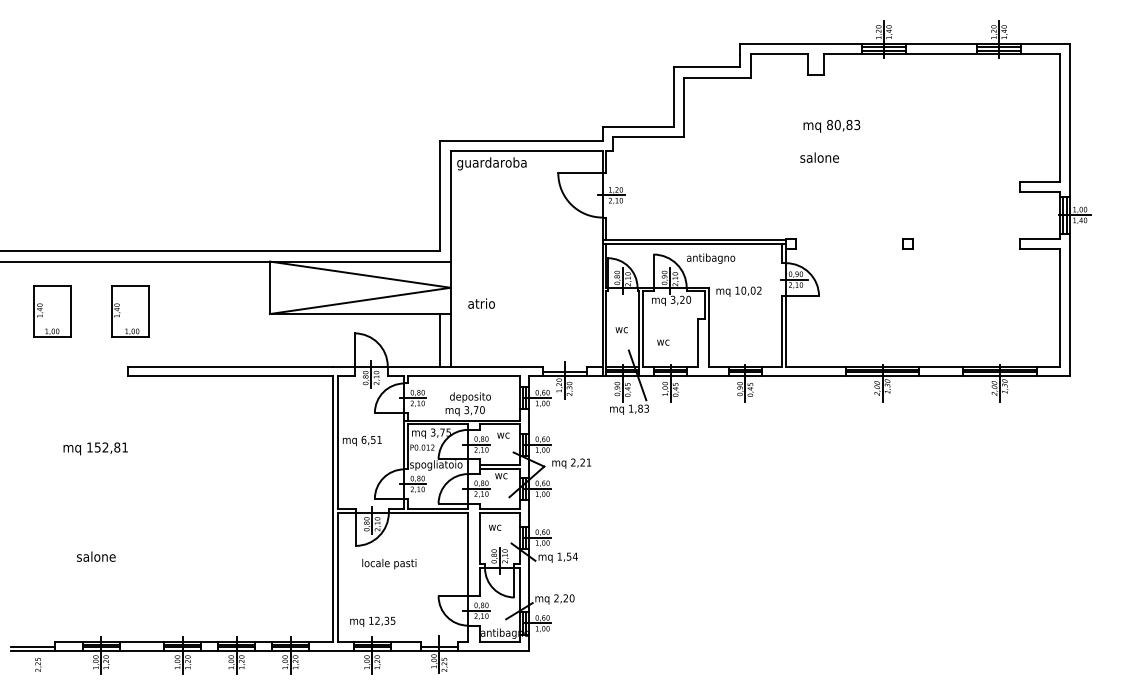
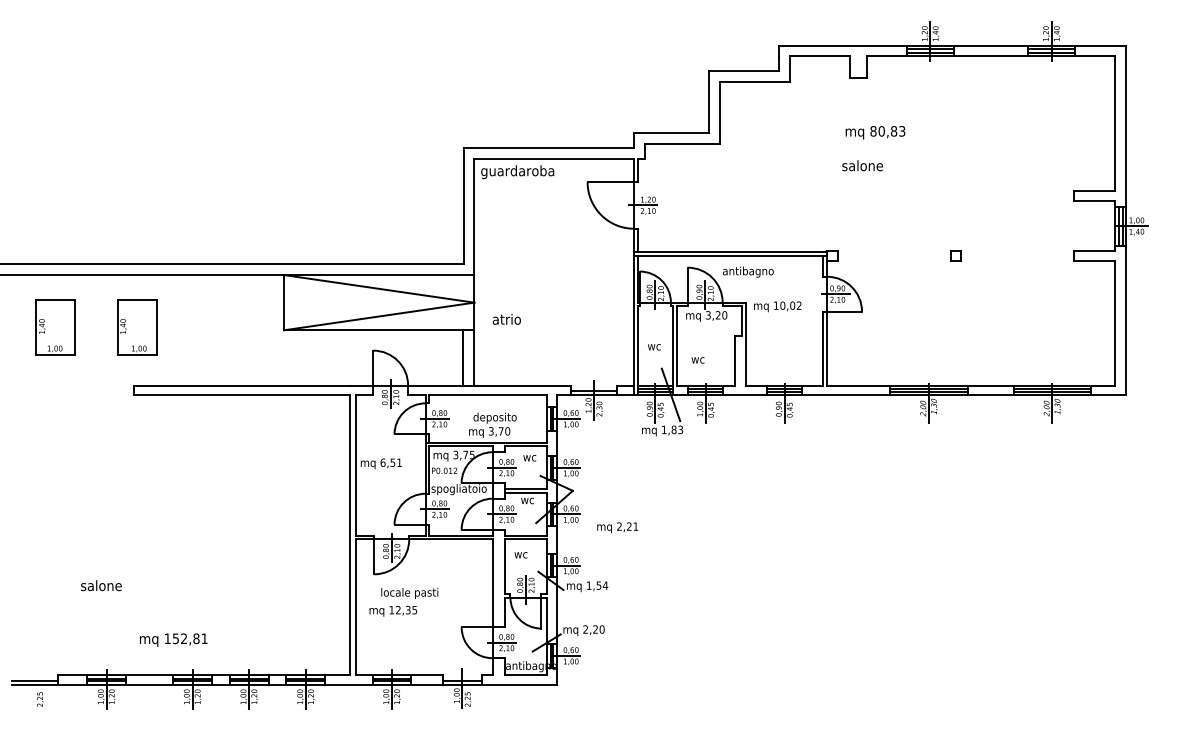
text: (95, 448) -> (173, 639), moved
text: (571, 463) -> (617, 527), moved
text: (372, 622) -> (393, 611), moved

